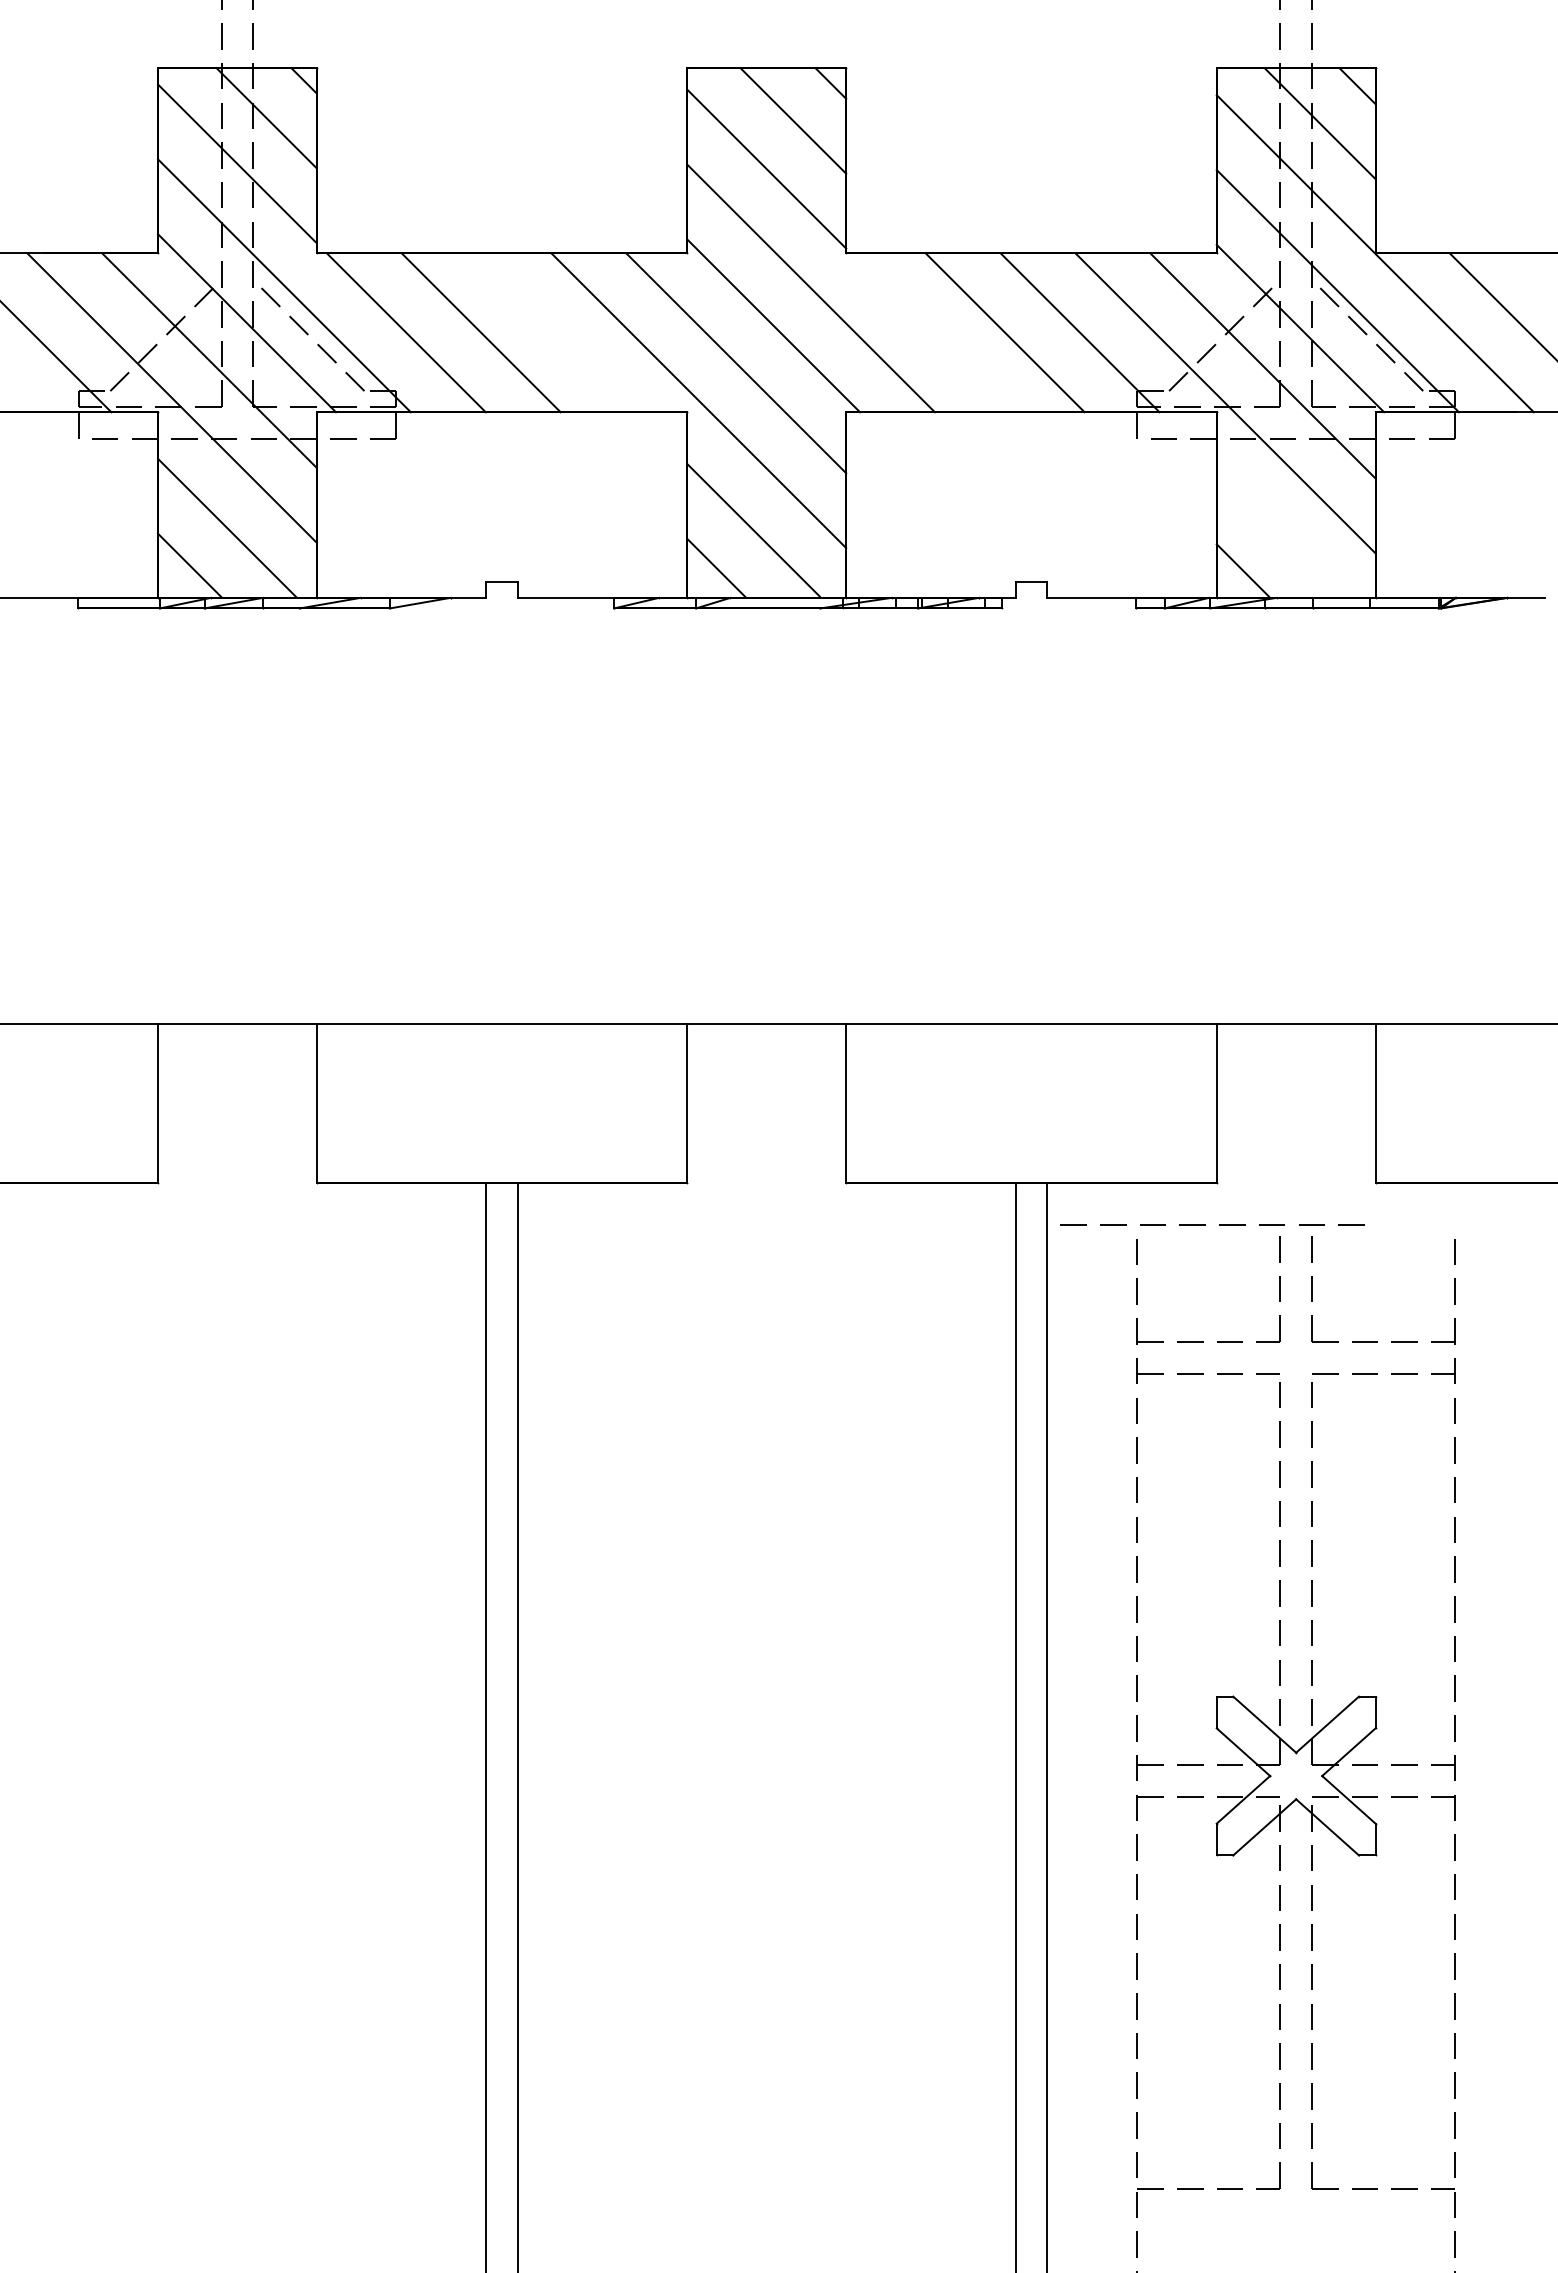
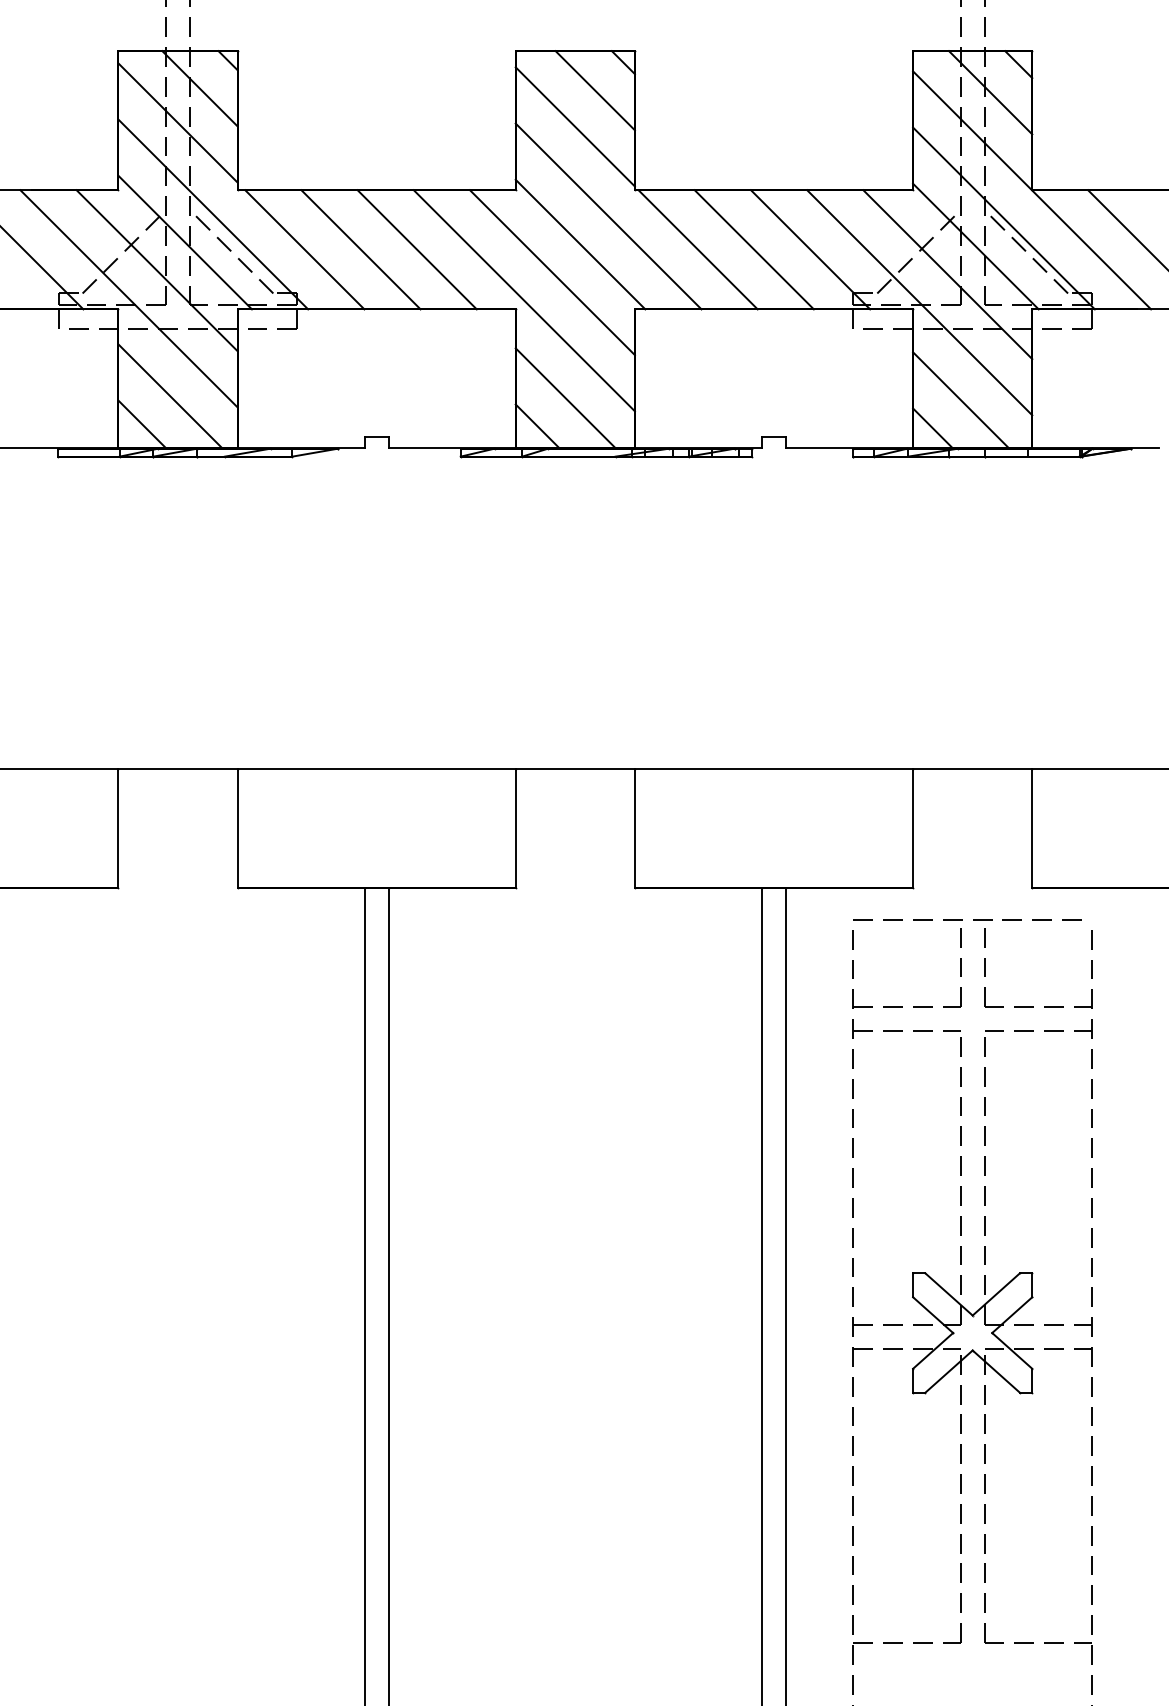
line: (555, 332) -> (416, 249), added
line: (929, 332) -> (697, 249), added
line: (1280, 533) -> (960, 400), added
line: (1205, 1224) -> (962, 919), moved

